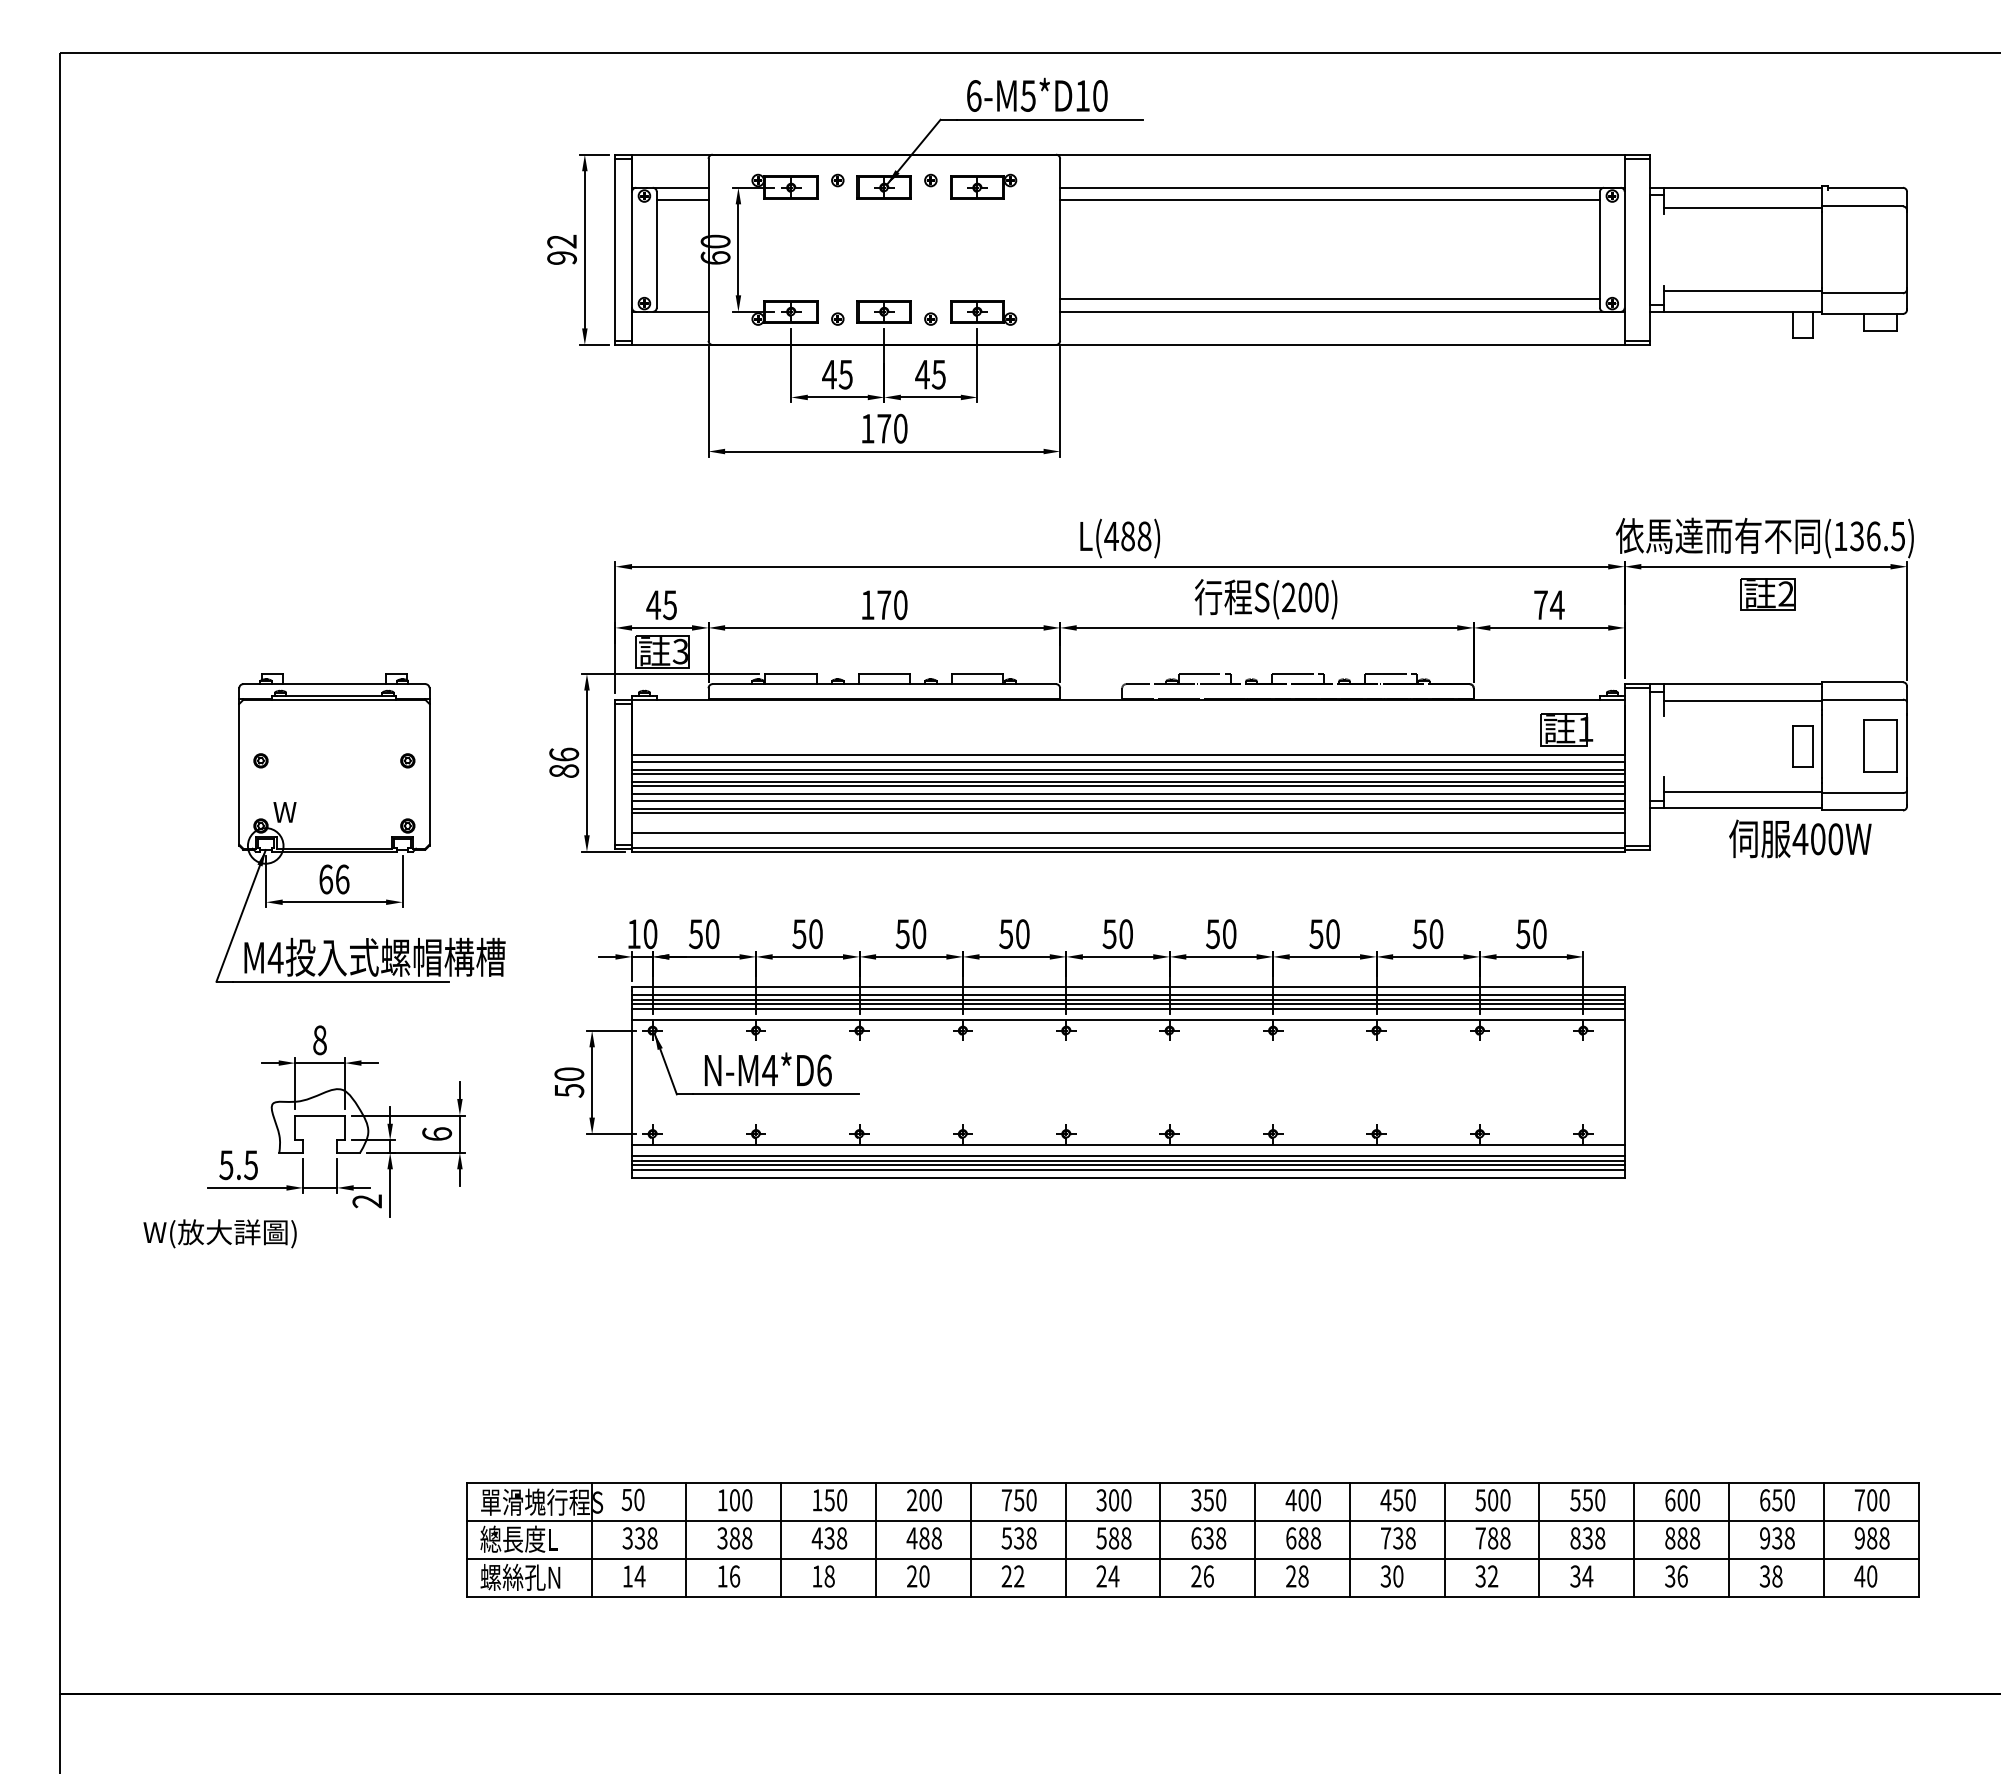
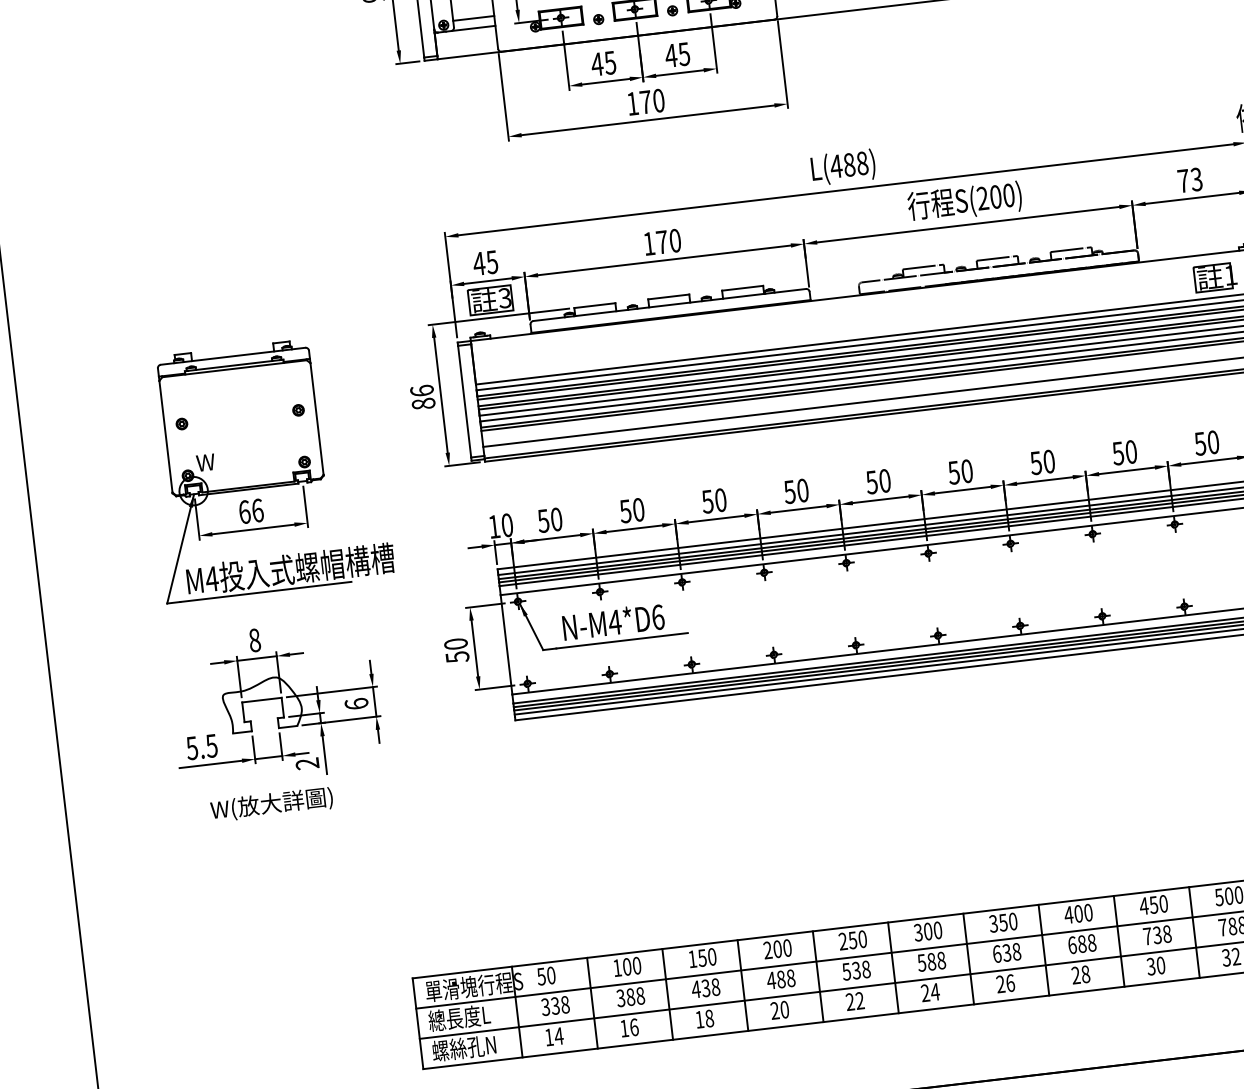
line: (682, 299) -> (473, 18), added
text: (1556, 605) -> (1196, 179), 74 -> 73
text: (219, 1233) -> (271, 804), moved
text: (1006, 1500) -> (842, 941), 750 -> 250

